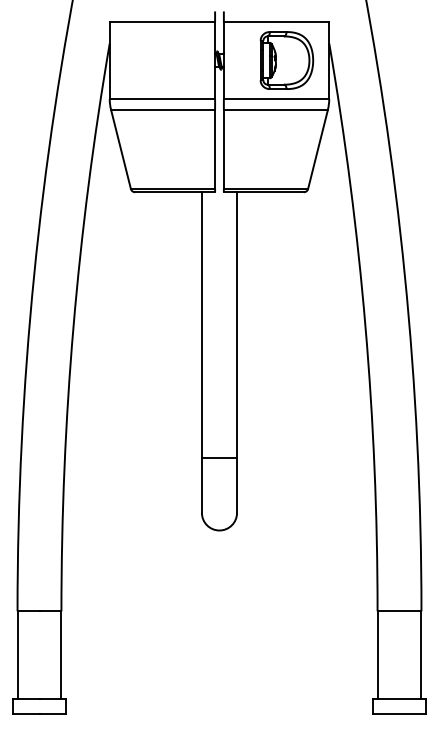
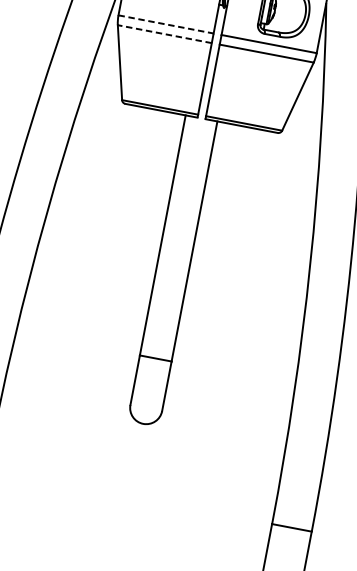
line: (162, 99) -> (166, 24), solid -> dashed
line: (162, 109) -> (164, 33), solid -> dashed

